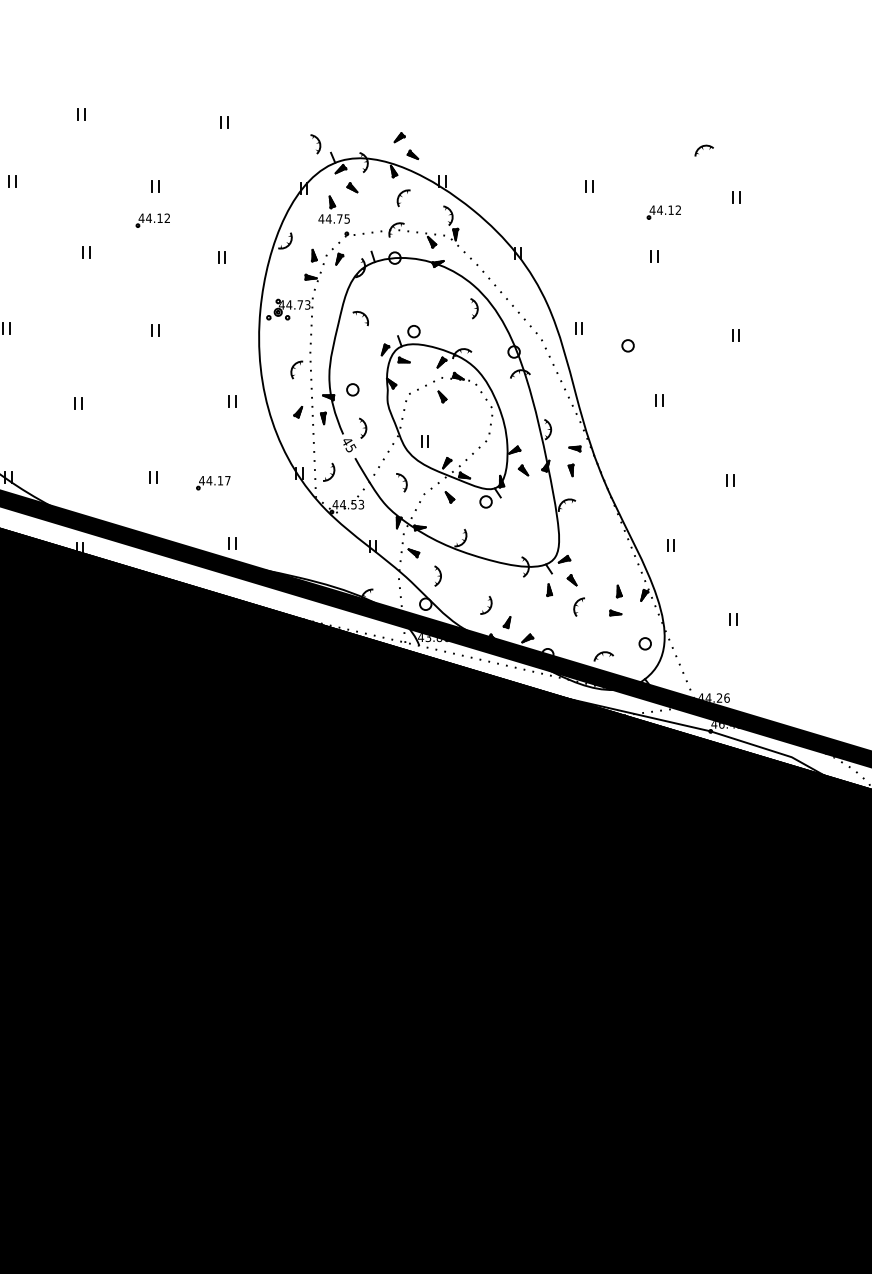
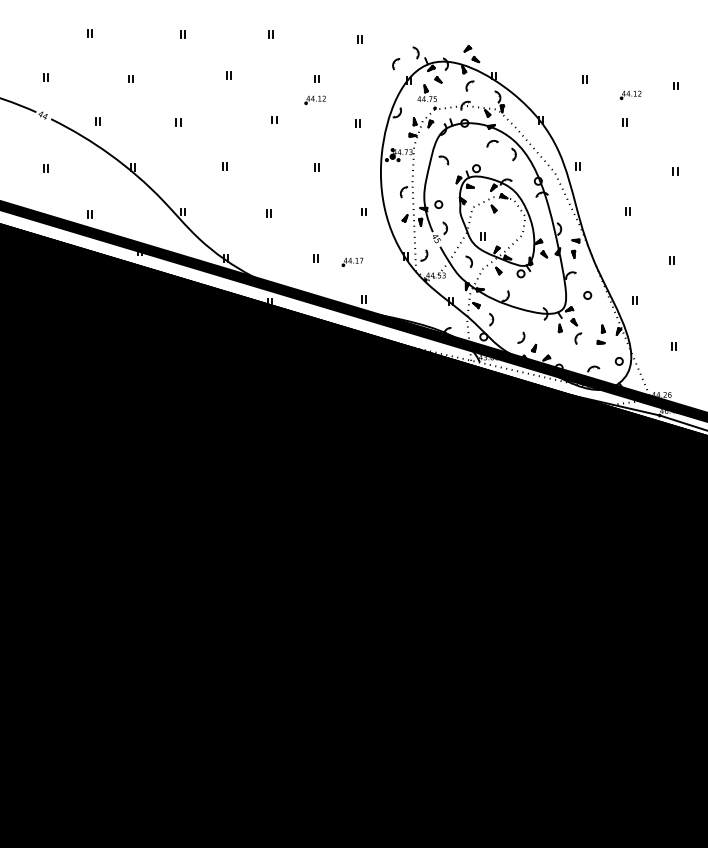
part: (703, 149) -> (492, 143), moved
part: (284, 162) -> (396, 64), added
part: (627, 345) -> (587, 295), moved

